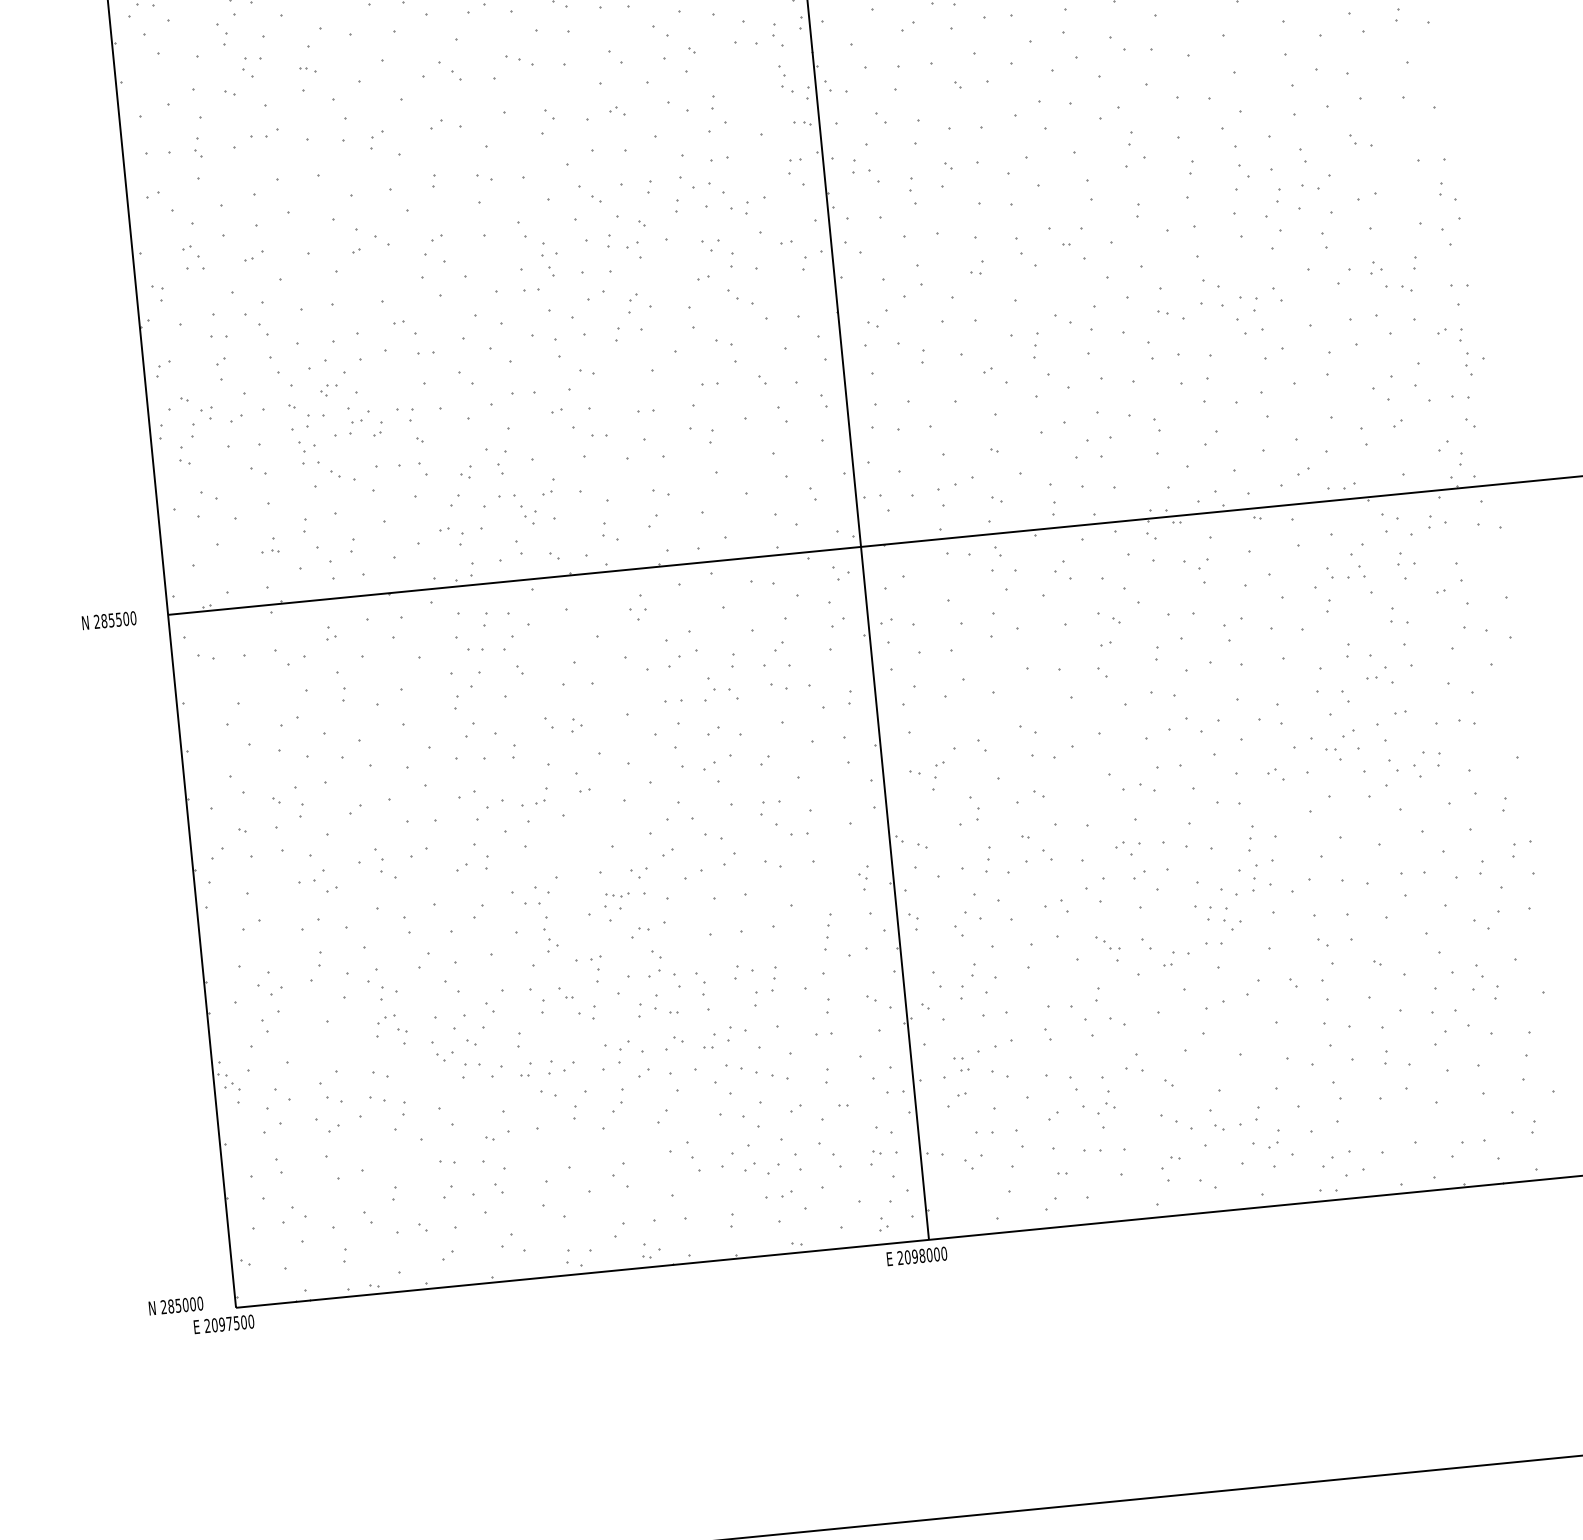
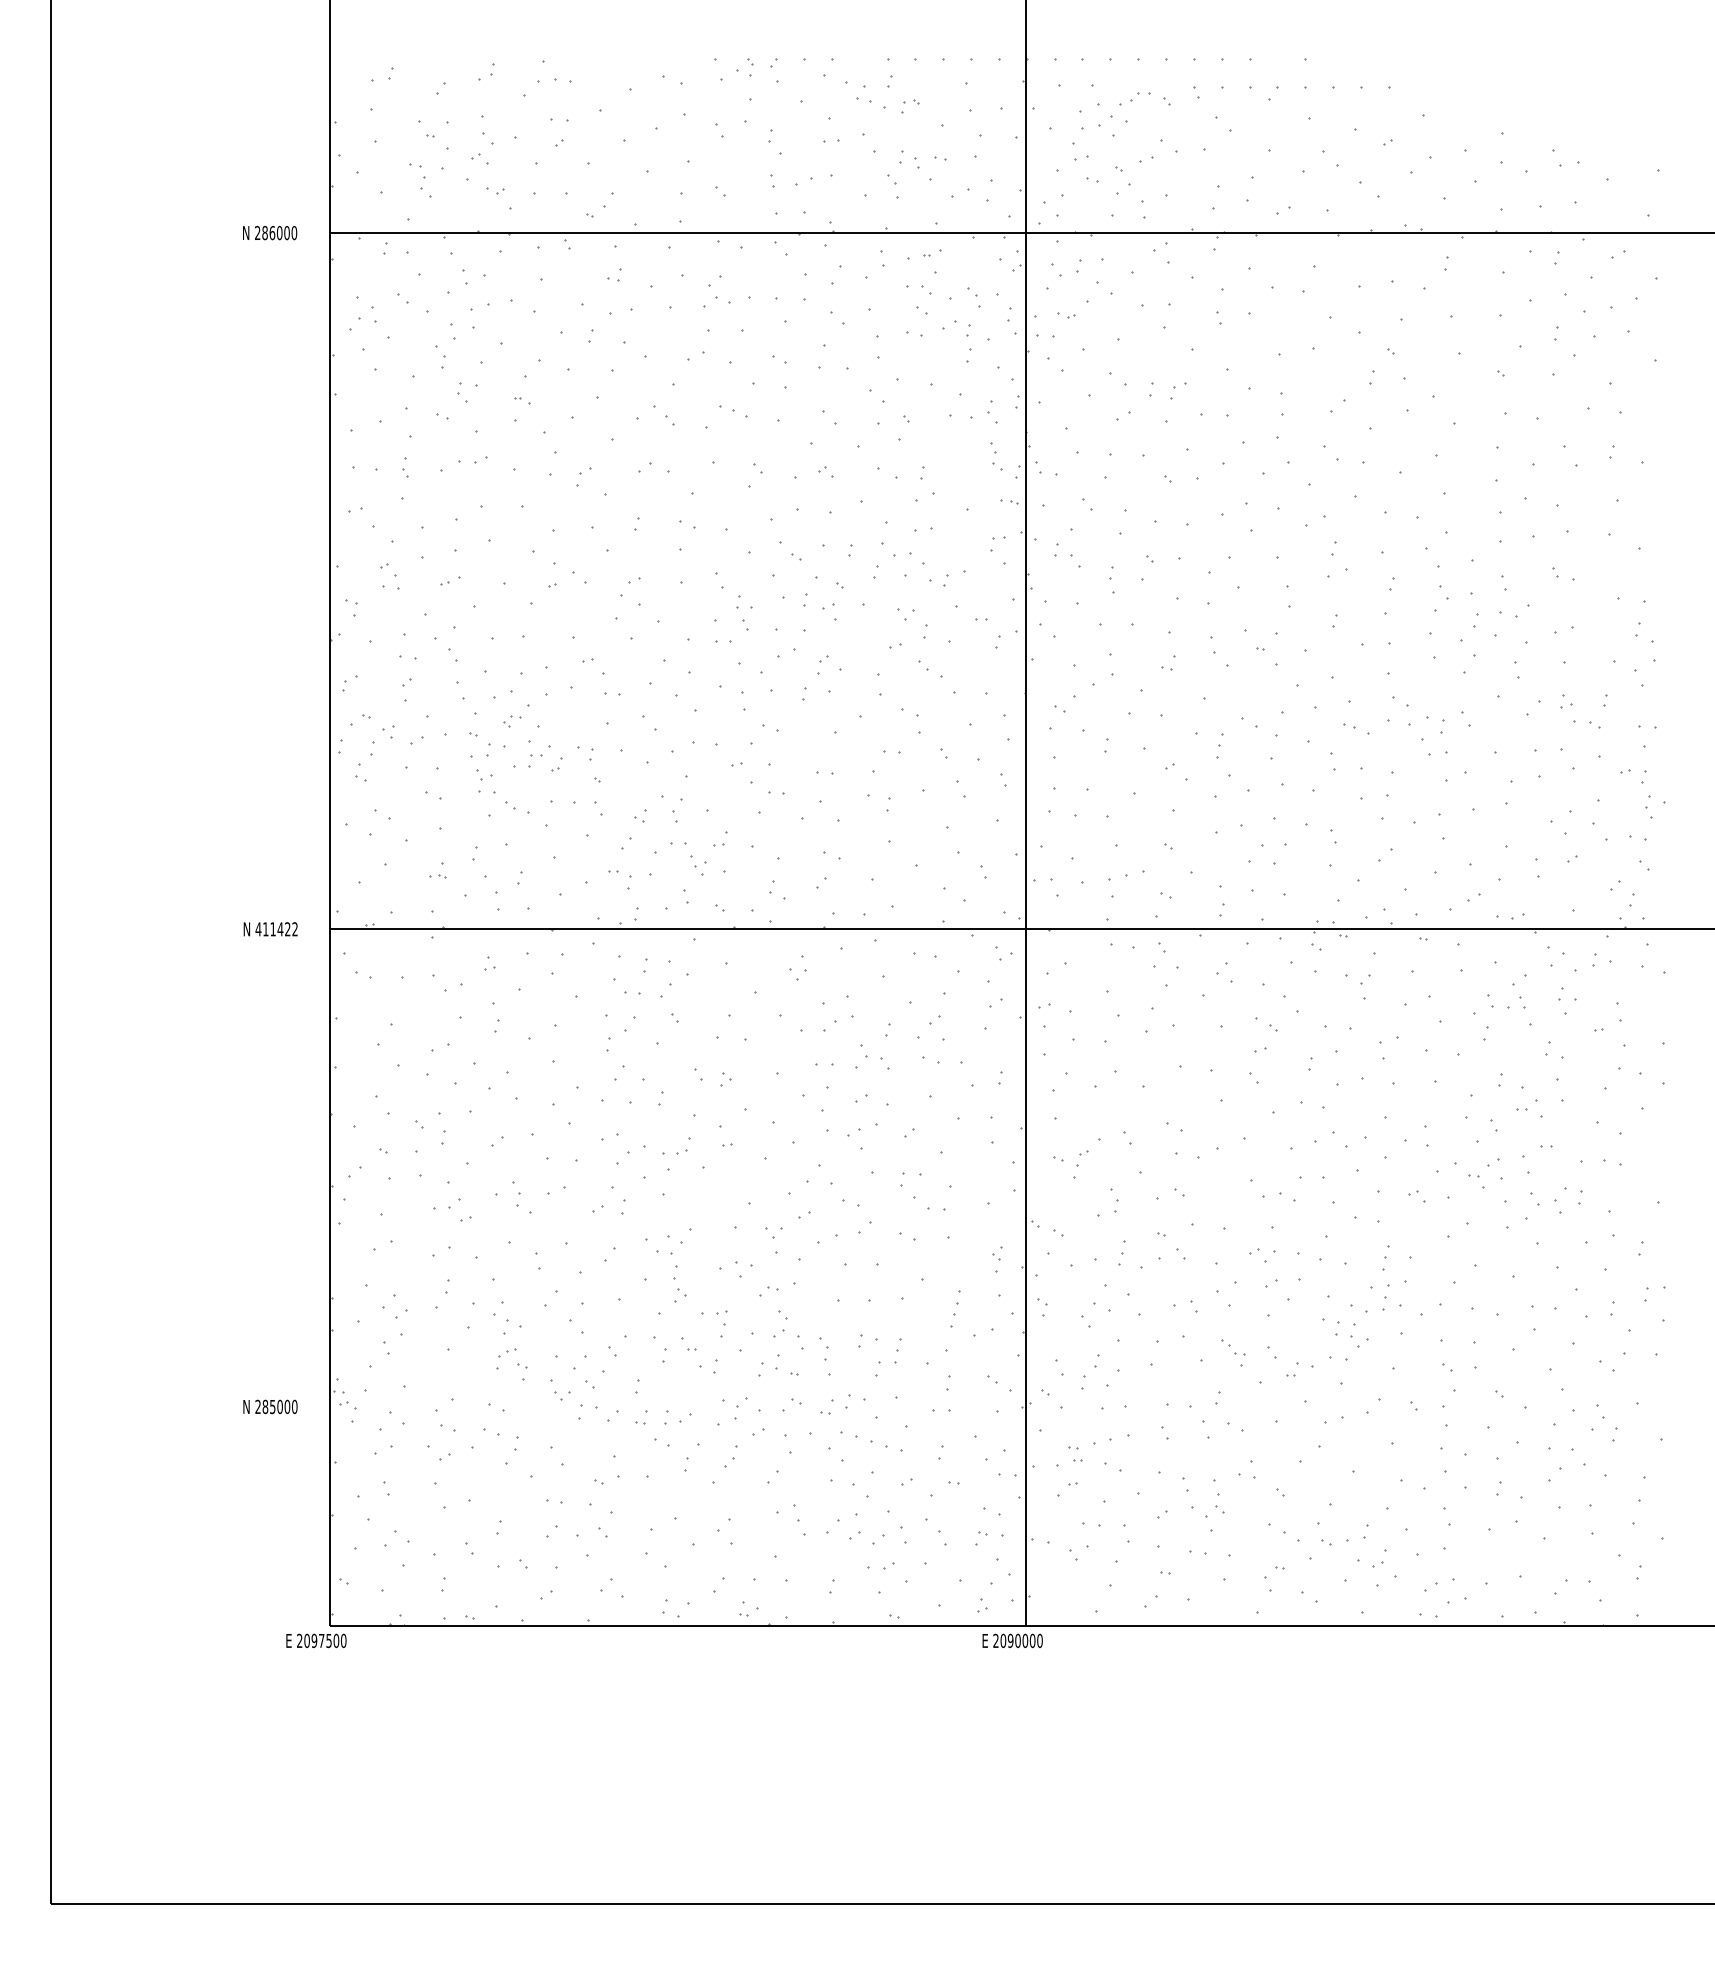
text: (114, 620) -> (276, 929), 285500 -> 411422
part: (618, 894) -> (750, 1251), removed
text: (921, 1255) -> (1017, 1640), 2098000 -> 2090000
text: (176, 1305) -> (270, 1406), moved

